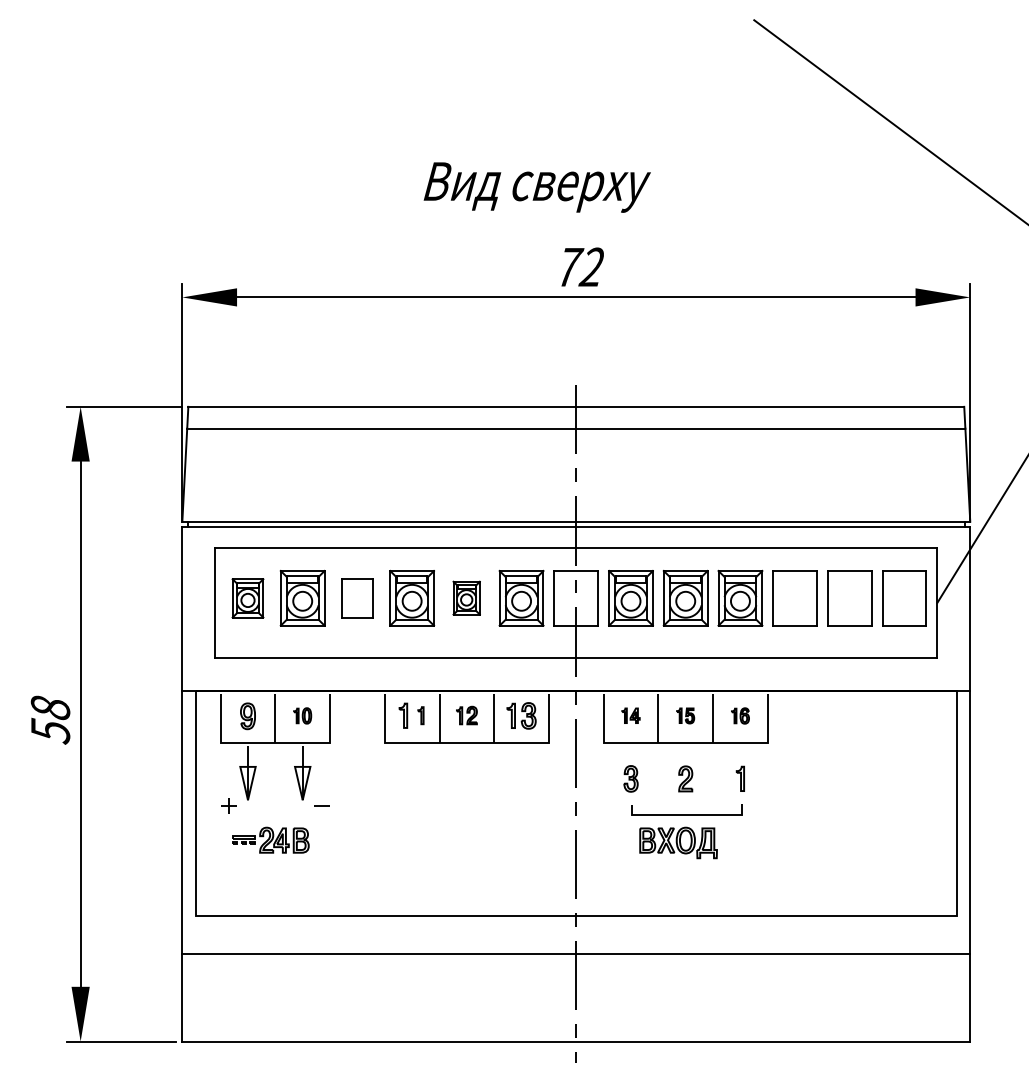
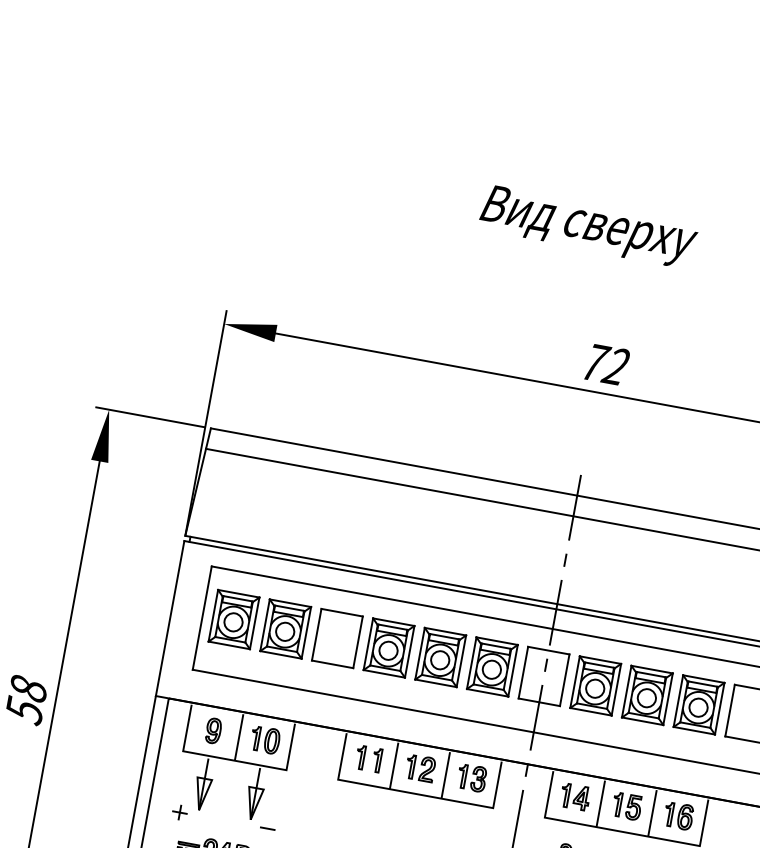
text: (536, 187) -> (587, 226), moved
part: (466, 597) -> (440, 656), size x1.67
part: (247, 598) -> (233, 619), size x1.43
part: (357, 598) -> (337, 638), size x1.43
part: (302, 715) -> (265, 739), size x1.67
part: (420, 715) -> (376, 760), size x1.43
part: (466, 715) -> (420, 768), size x1.43
part: (630, 715) -> (574, 796), size x1.67
part: (685, 715) -> (626, 806), size x1.67
part: (740, 715) -> (678, 815), size x1.67

